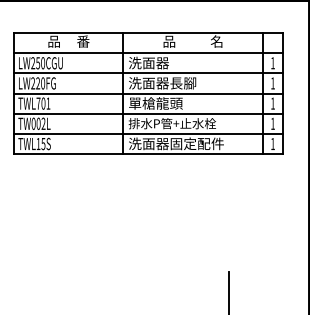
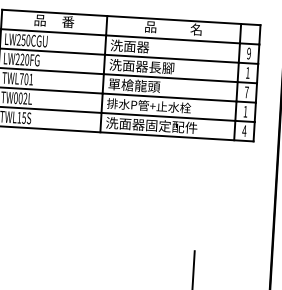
text: (272, 63) -> (248, 53), 1 -> 9
text: (272, 103) -> (246, 92), 1 -> 7
text: (272, 143) -> (244, 130), 1 -> 4

